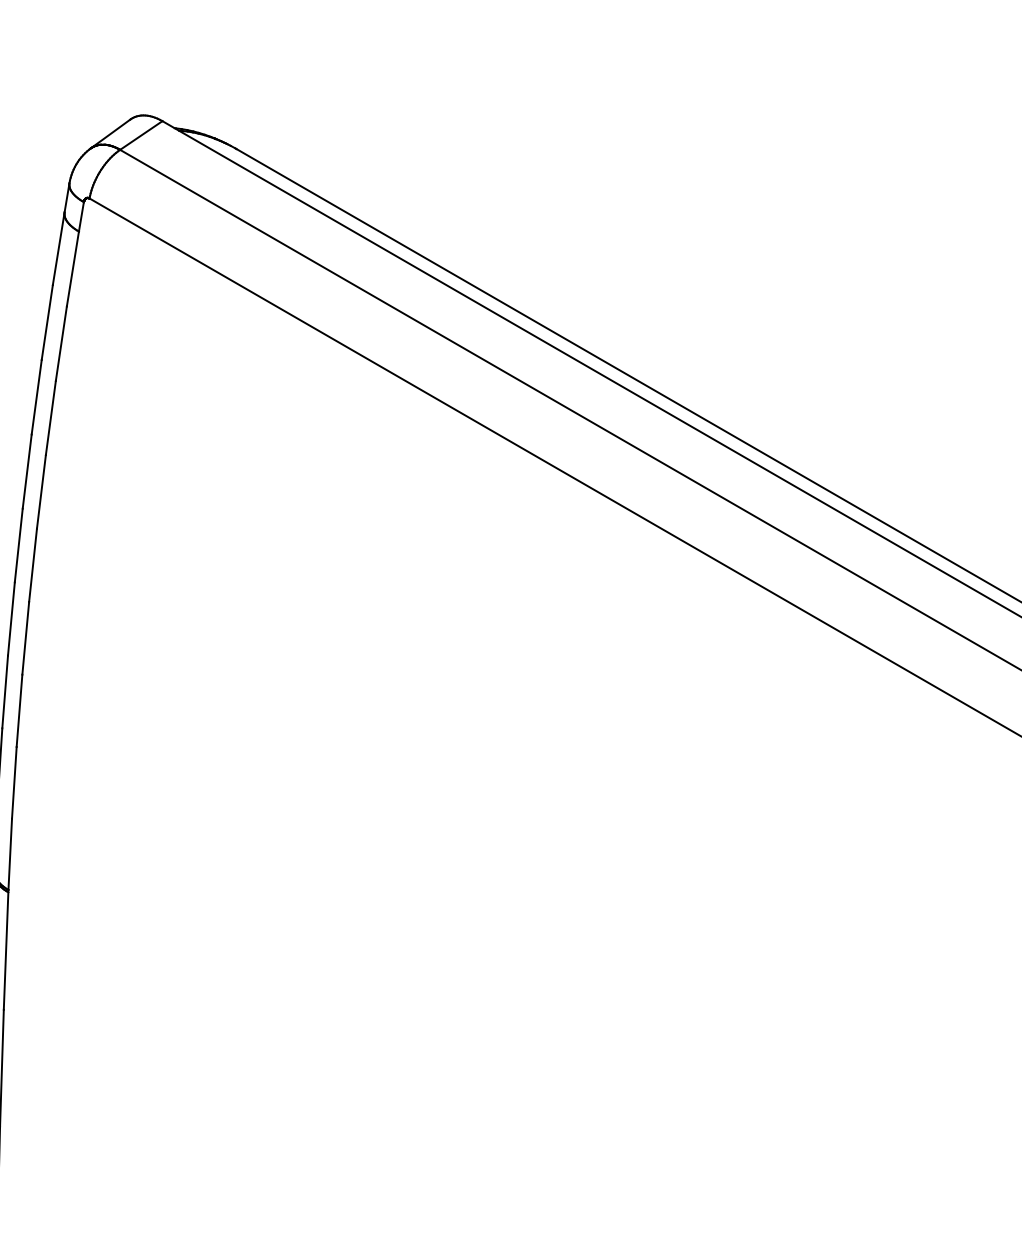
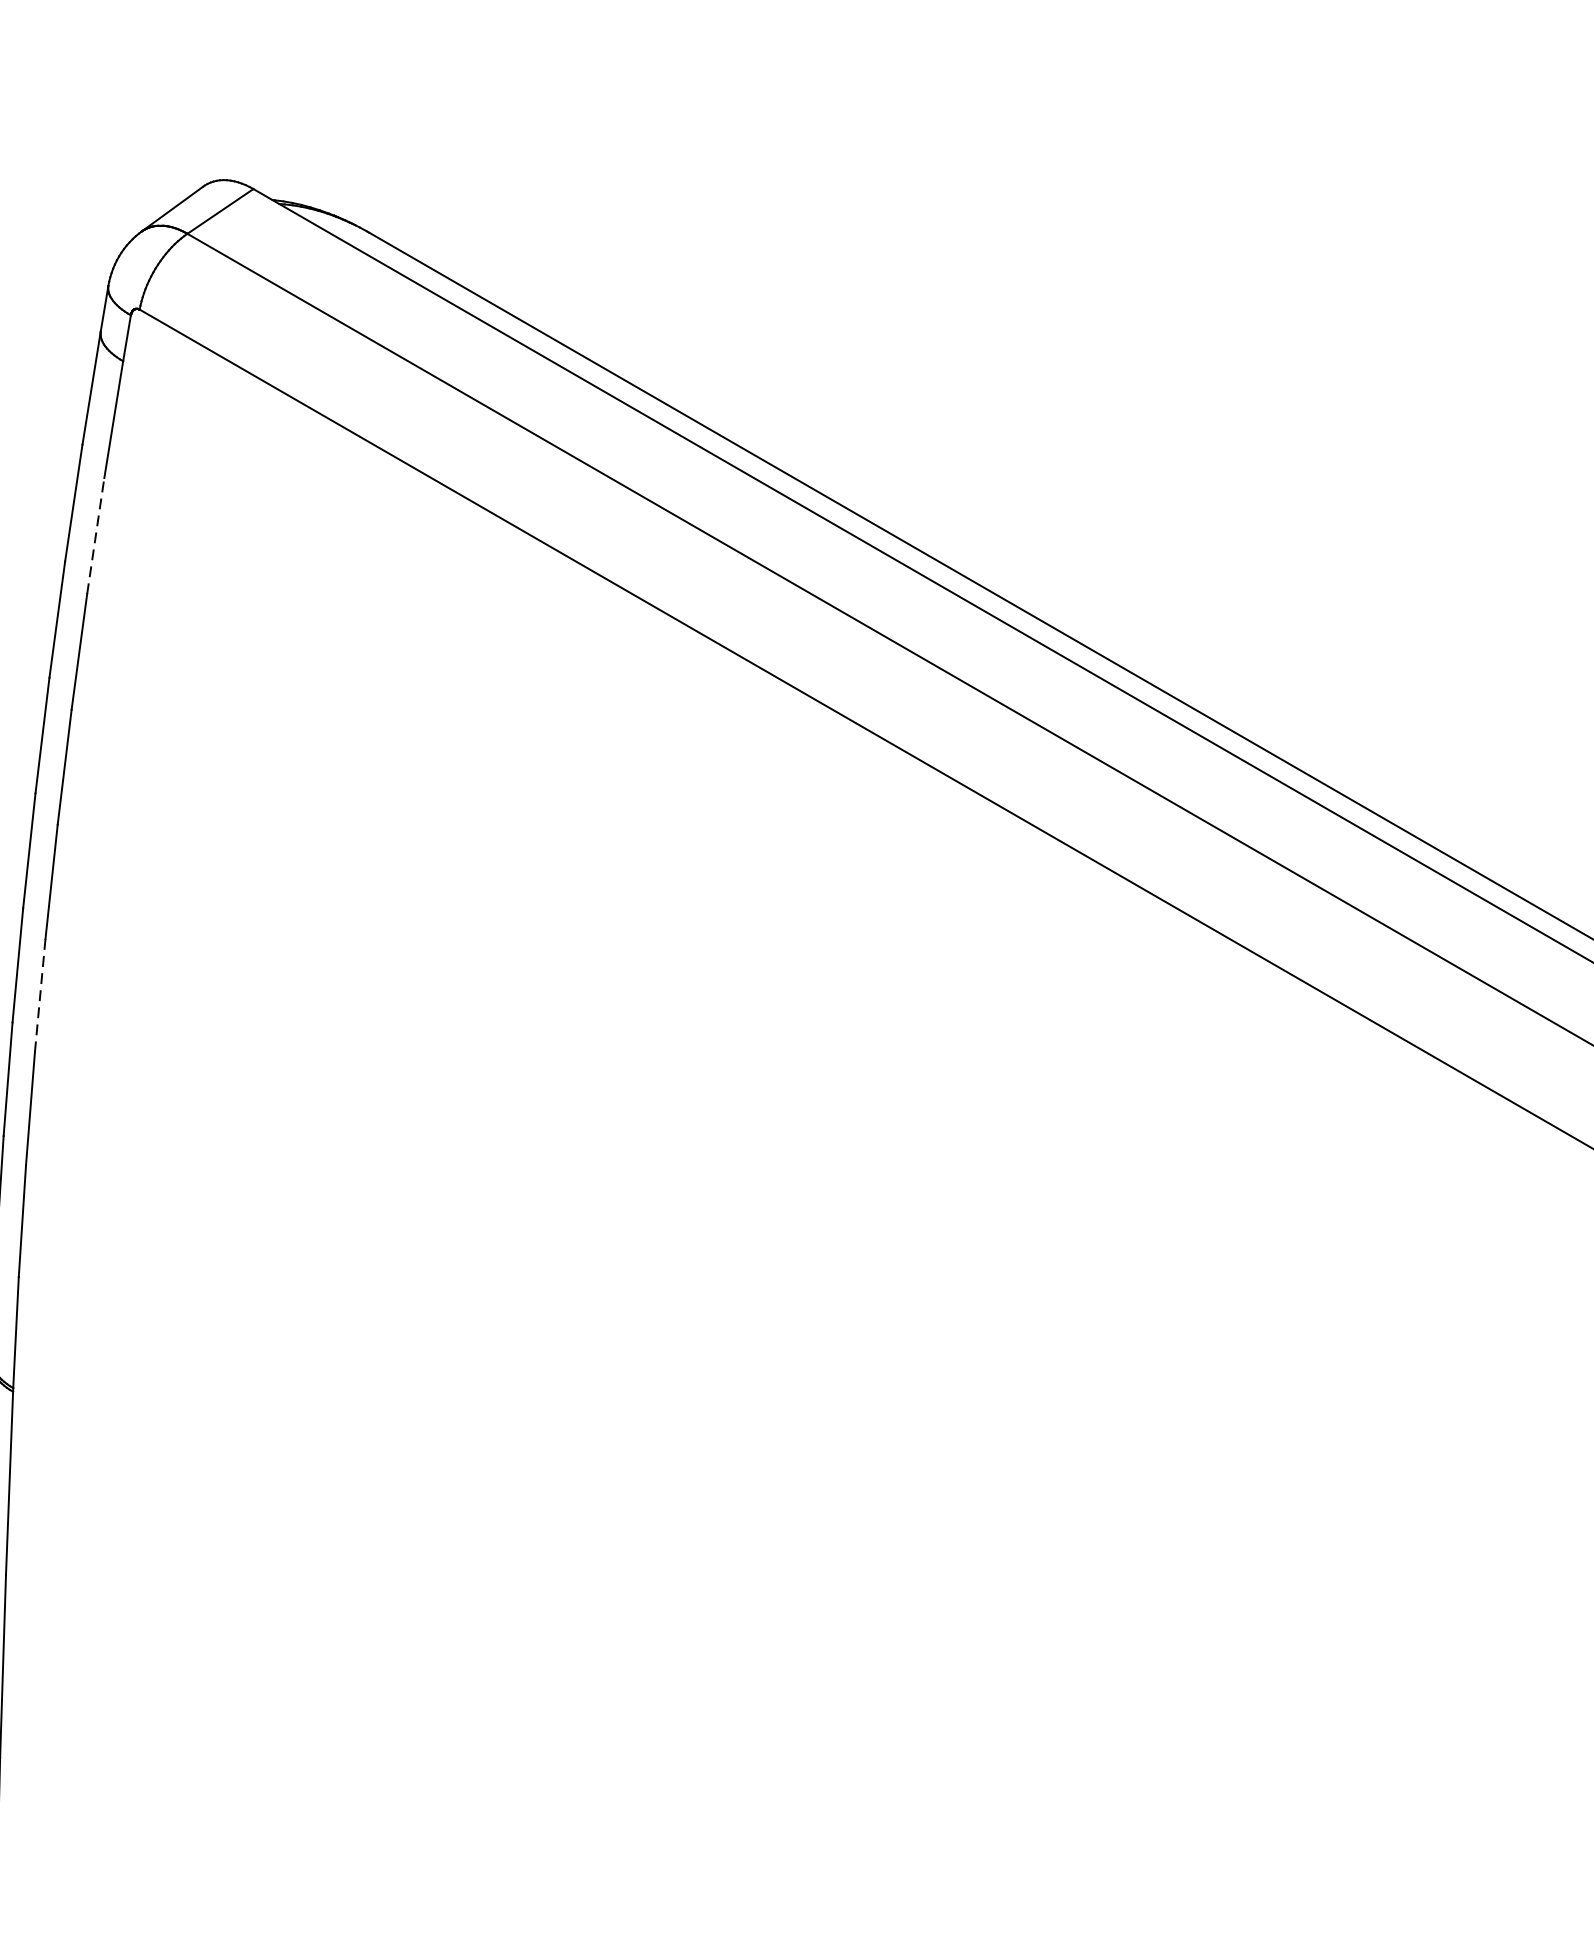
line: (61, 343) -> (95, 535), solid -> dashed
line: (25, 638) -> (39, 995), solid -> dashed

